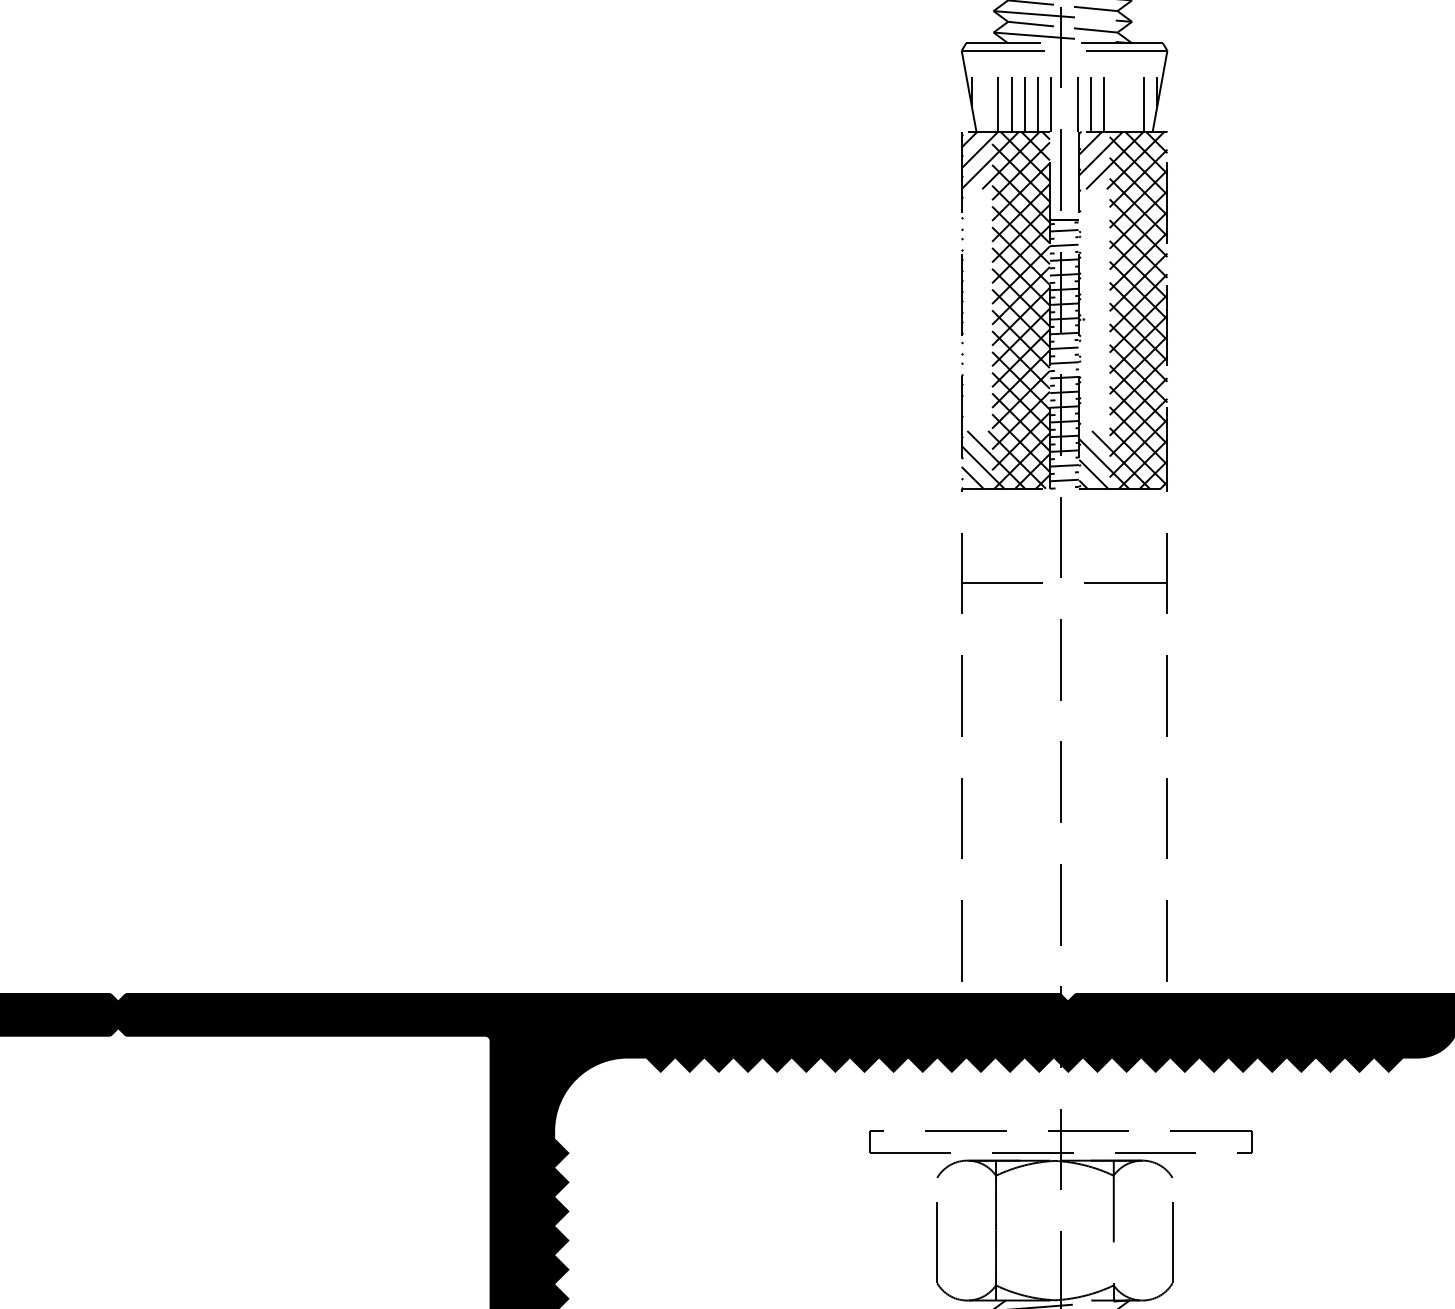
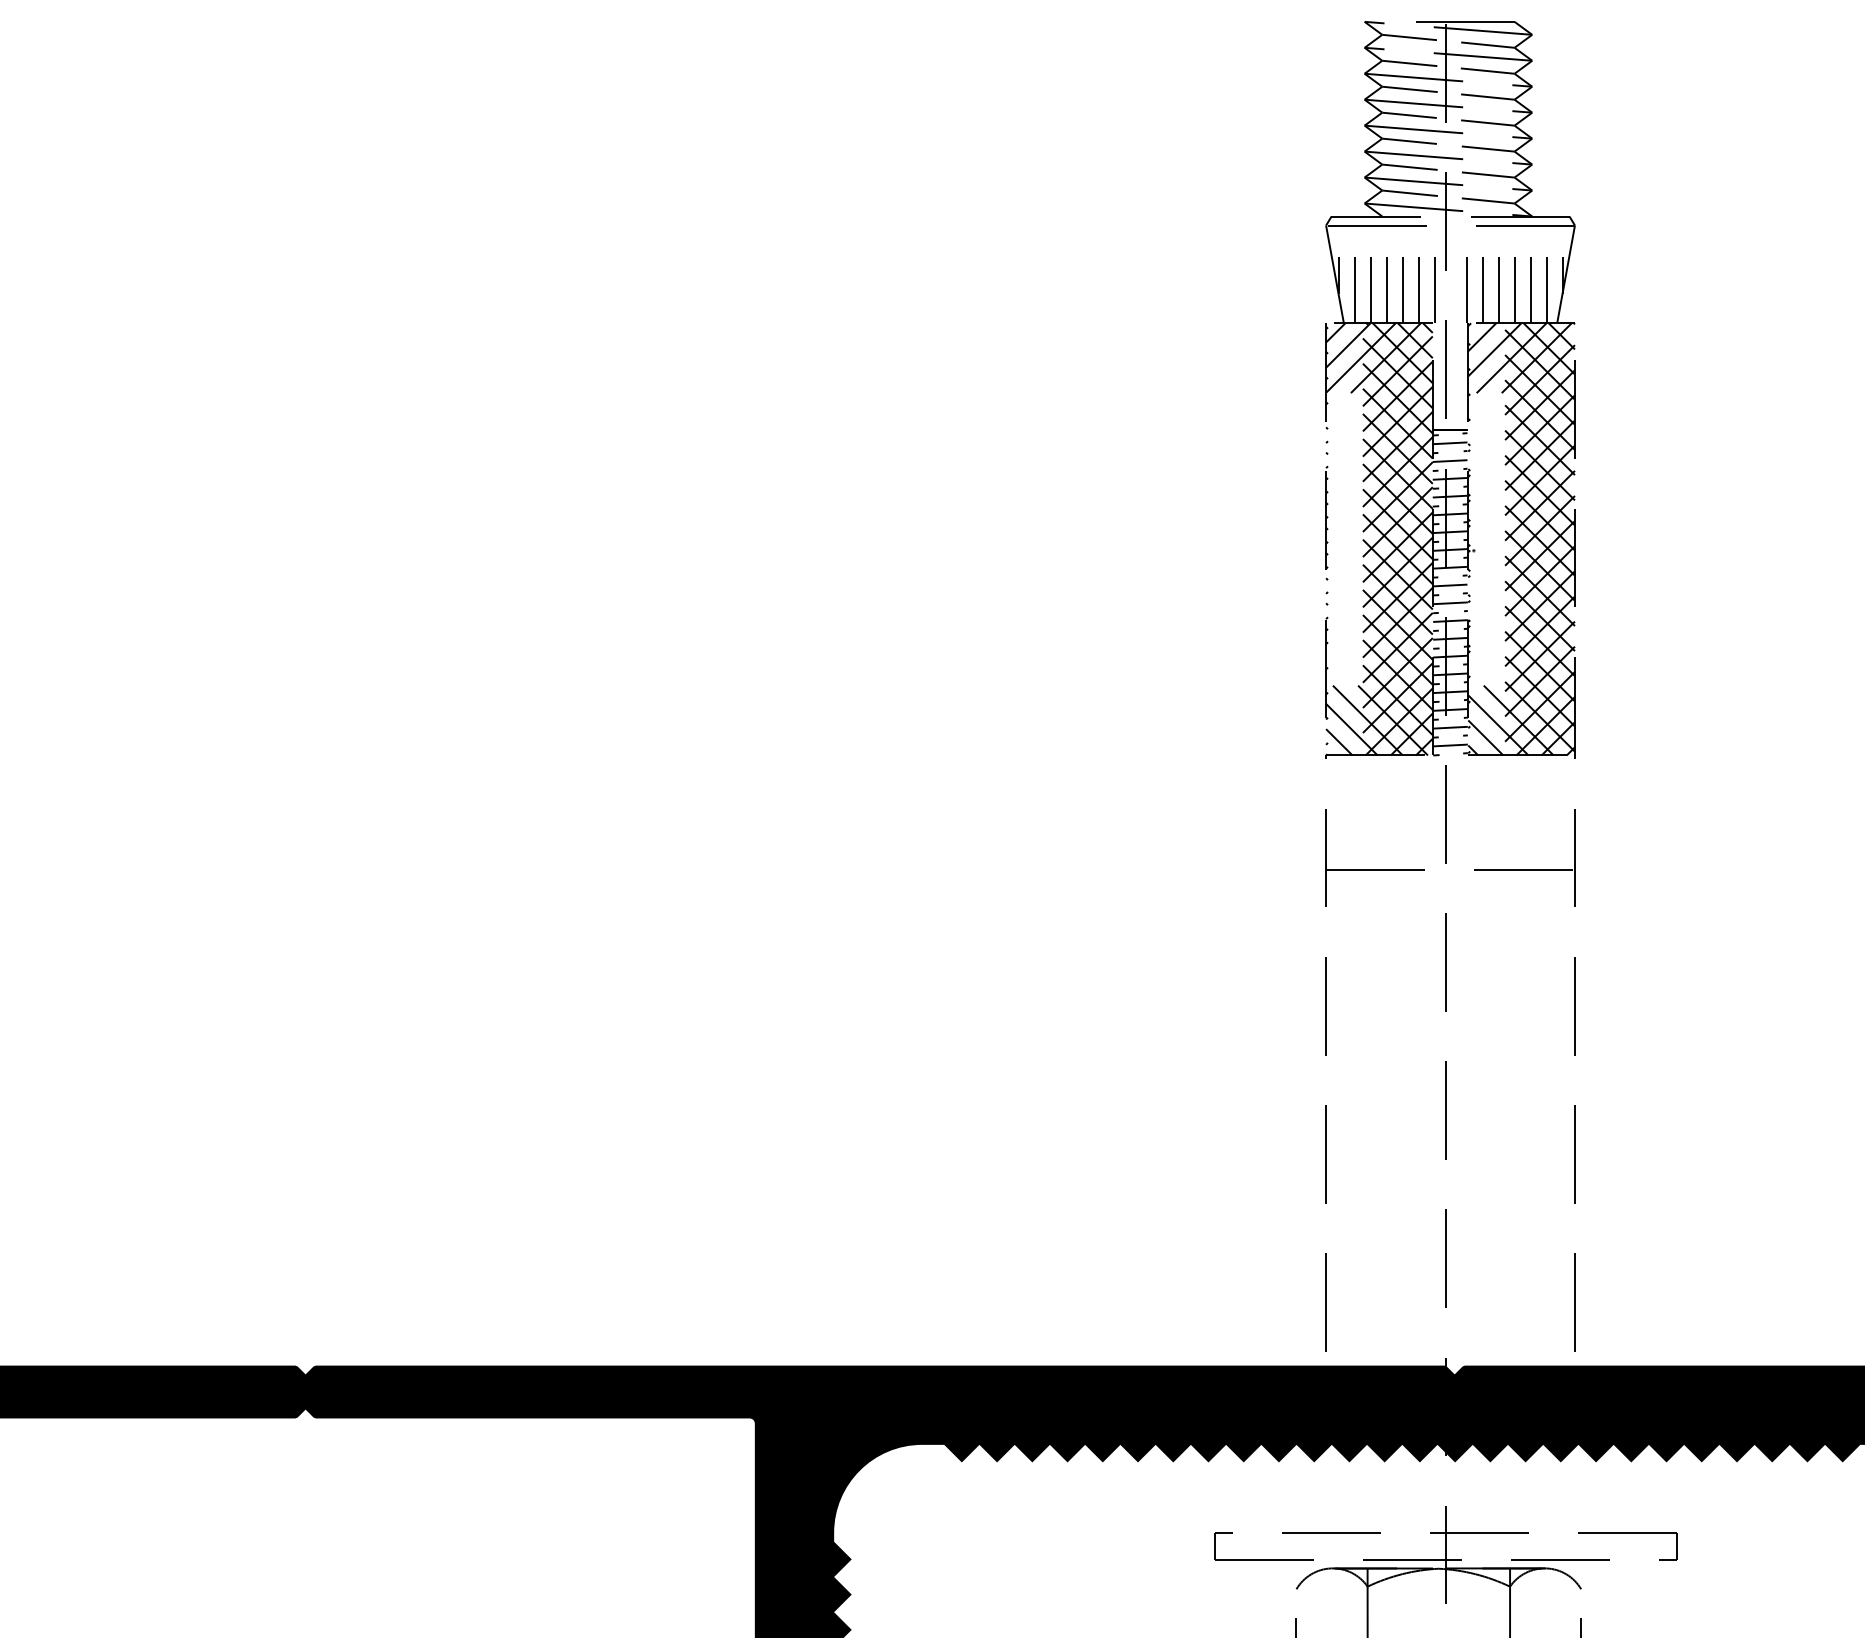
line: (985, 104) -> (1354, 290), added
line: (1117, 104) -> (1514, 290), added
line: (1130, 104) -> (1530, 290), added

